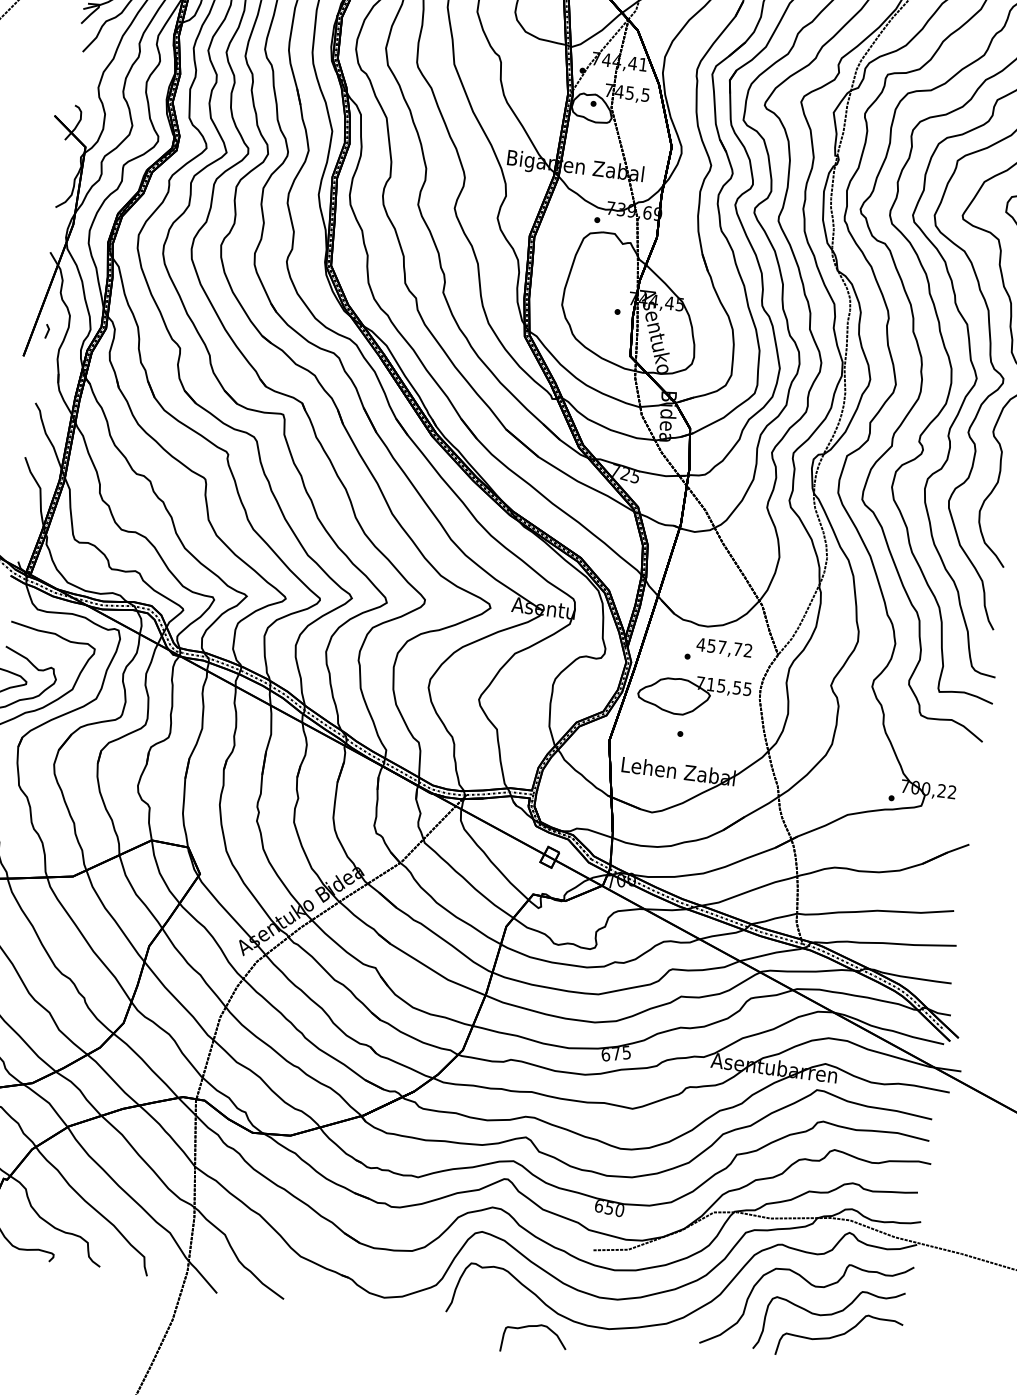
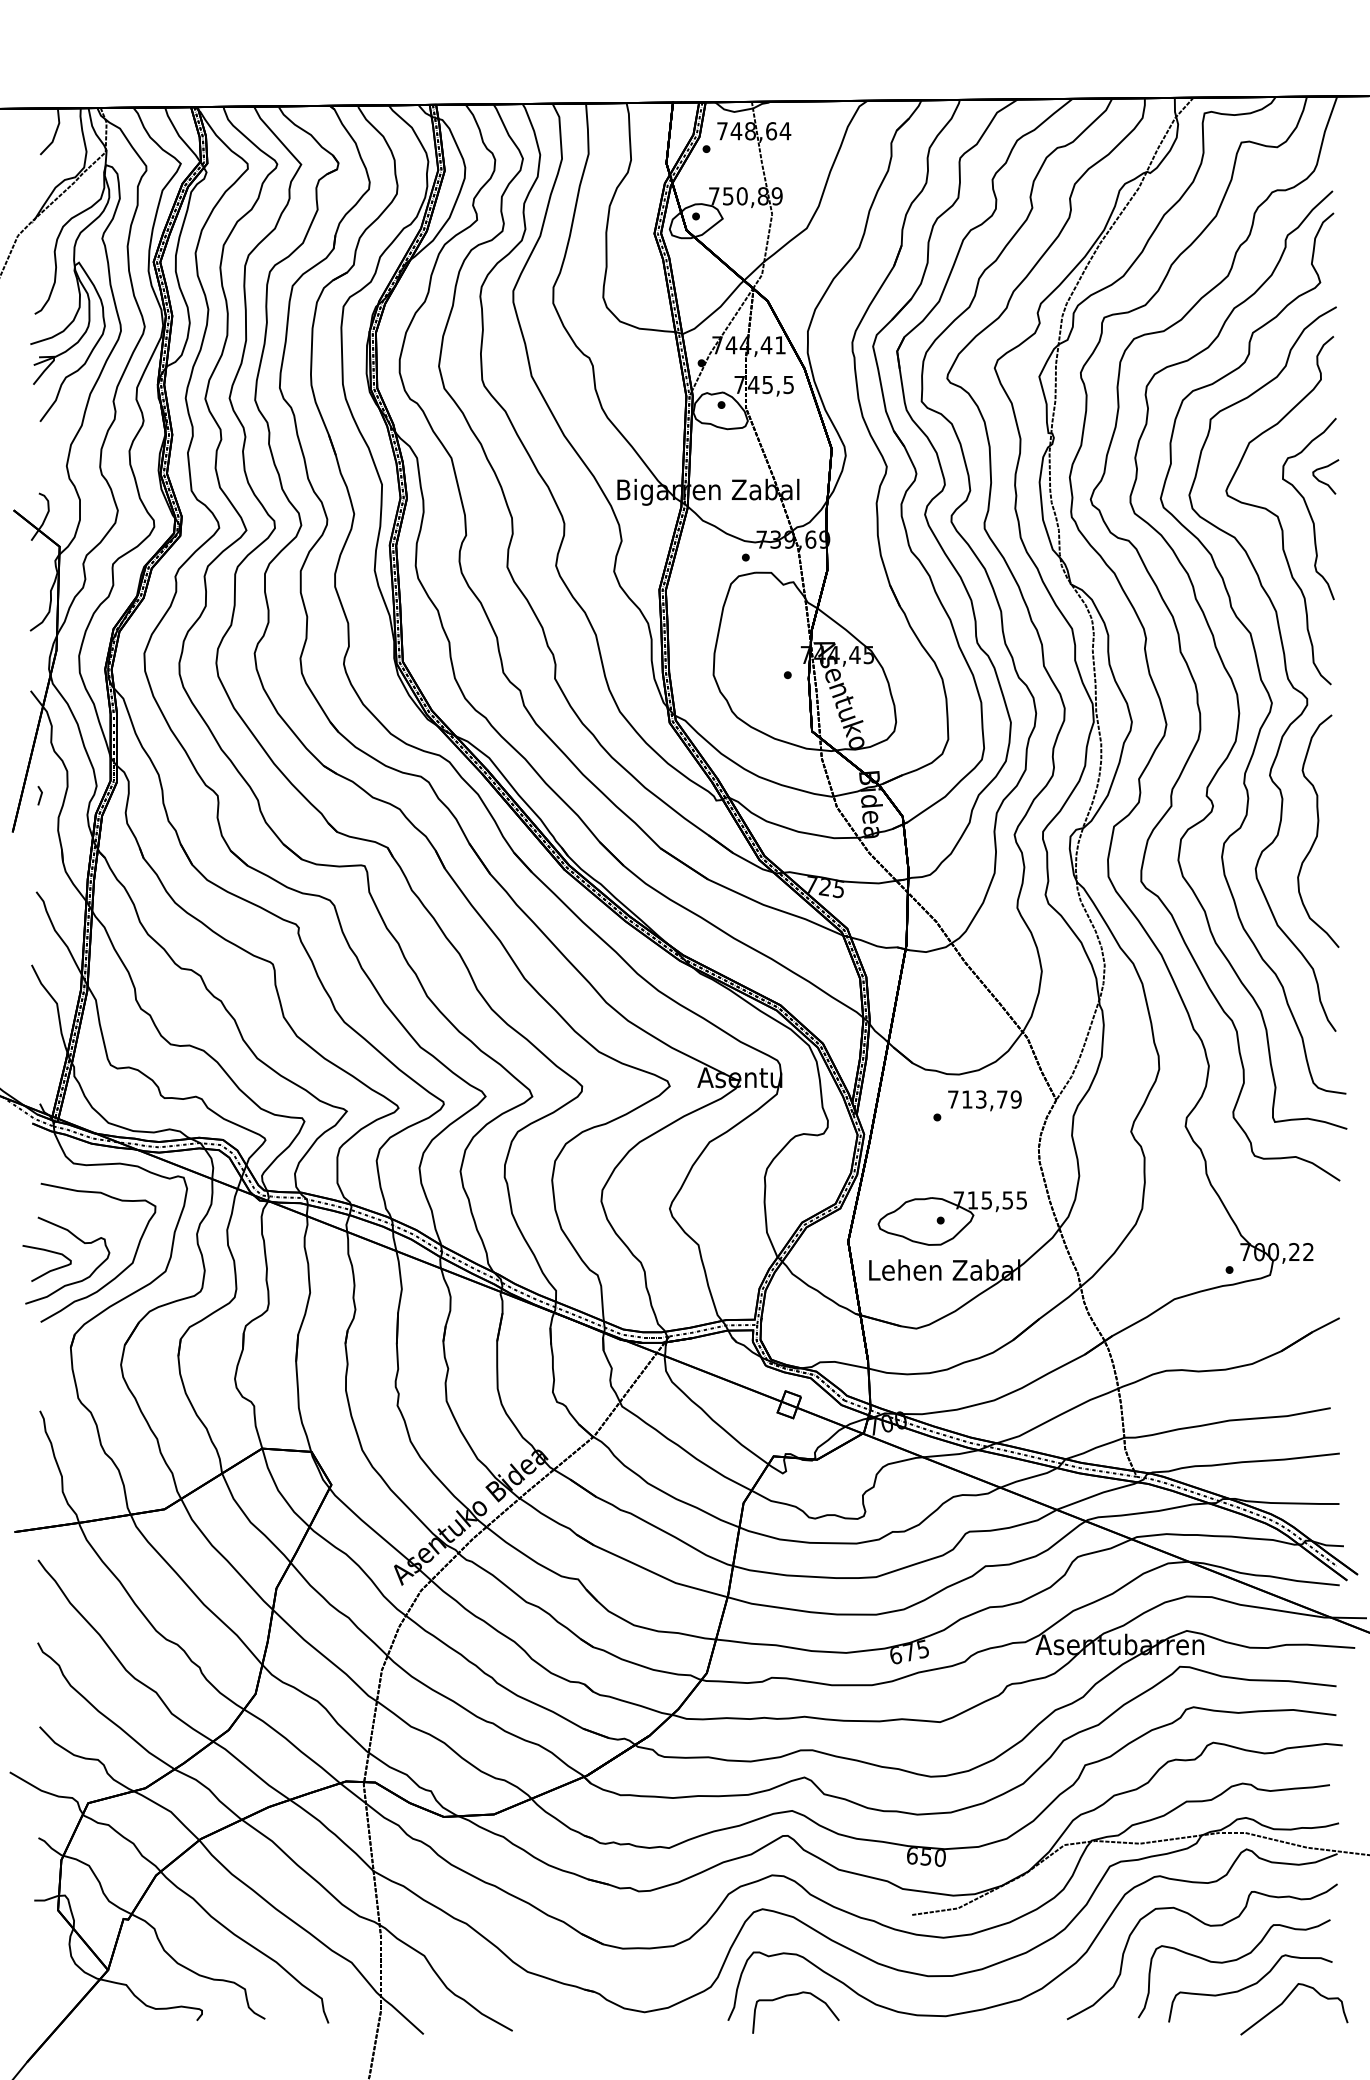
text: (724, 647) -> (984, 1099), 457,72 -> 713,79
part: (693, 696) -> (951, 1218), moved
curve: (535, 1326) -> (795, 1995), moved
curve: (864, 1350) -> (1285, 2001), added

